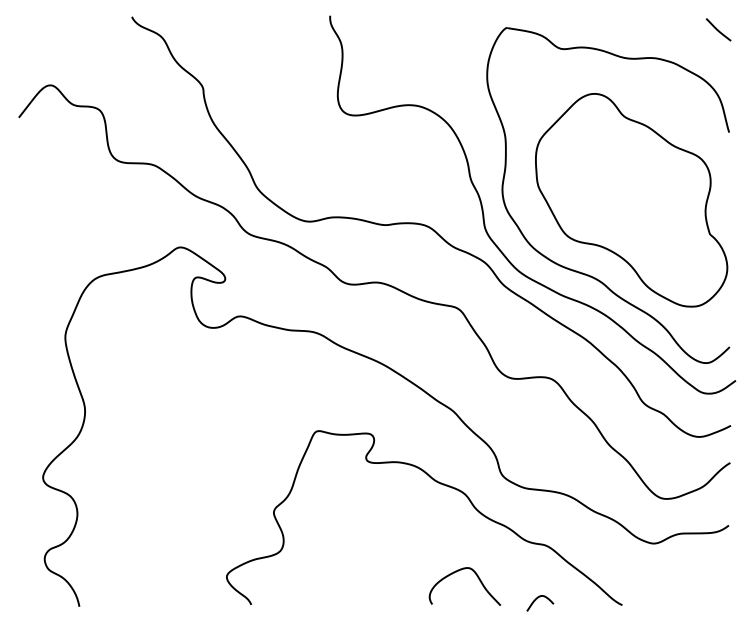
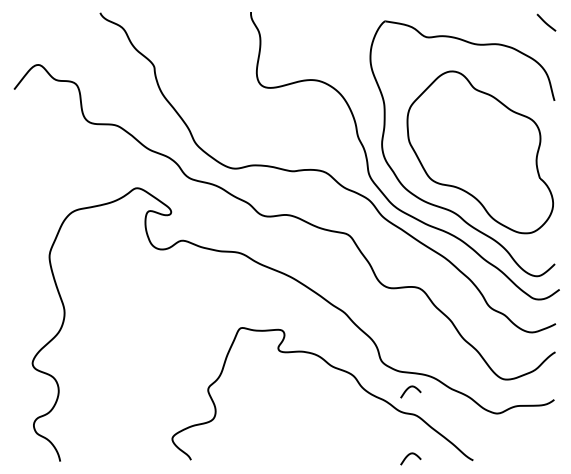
curve: (537, 511) -> (408, 389), added
curve: (476, 576) -> (362, 438), removed

